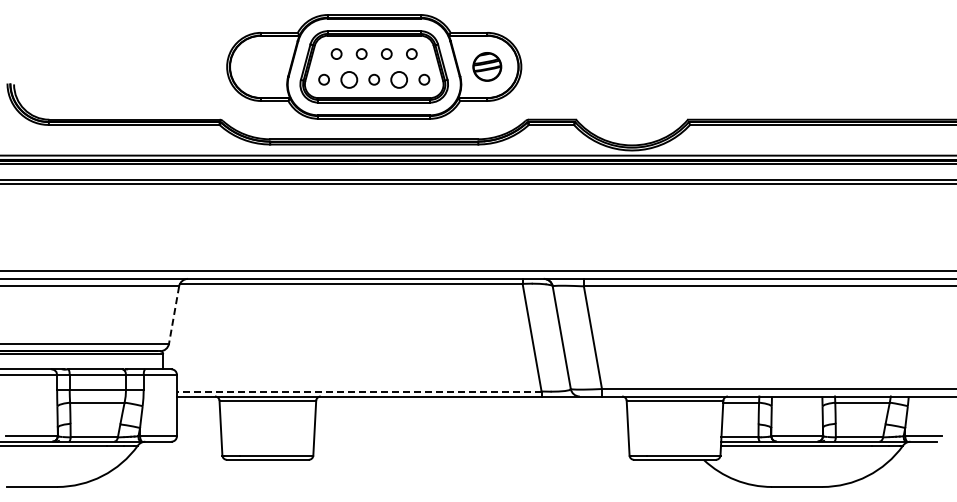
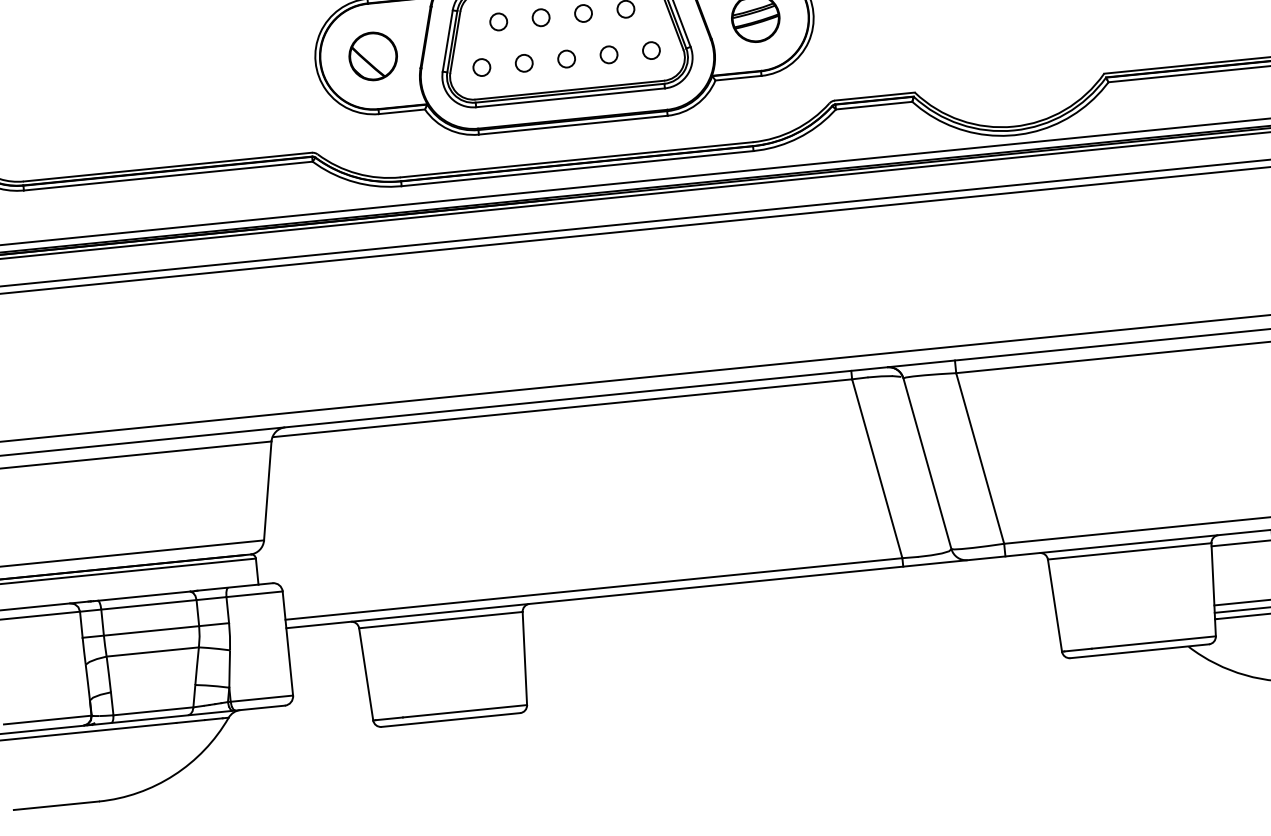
part: (261, 66) -> (373, 55), added
circle: (348, 79) -> (523, 62), size x0.62
circle: (399, 79) -> (609, 54), size x0.62
line: (174, 315) -> (268, 491), dashed -> solid
line: (358, 391) -> (592, 589), dashed -> solid

